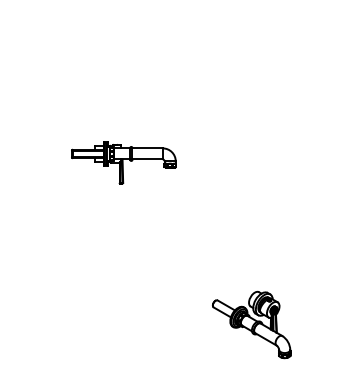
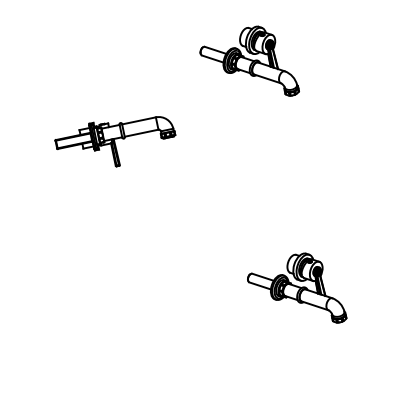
part: (251, 120) -> (248, 65), added

